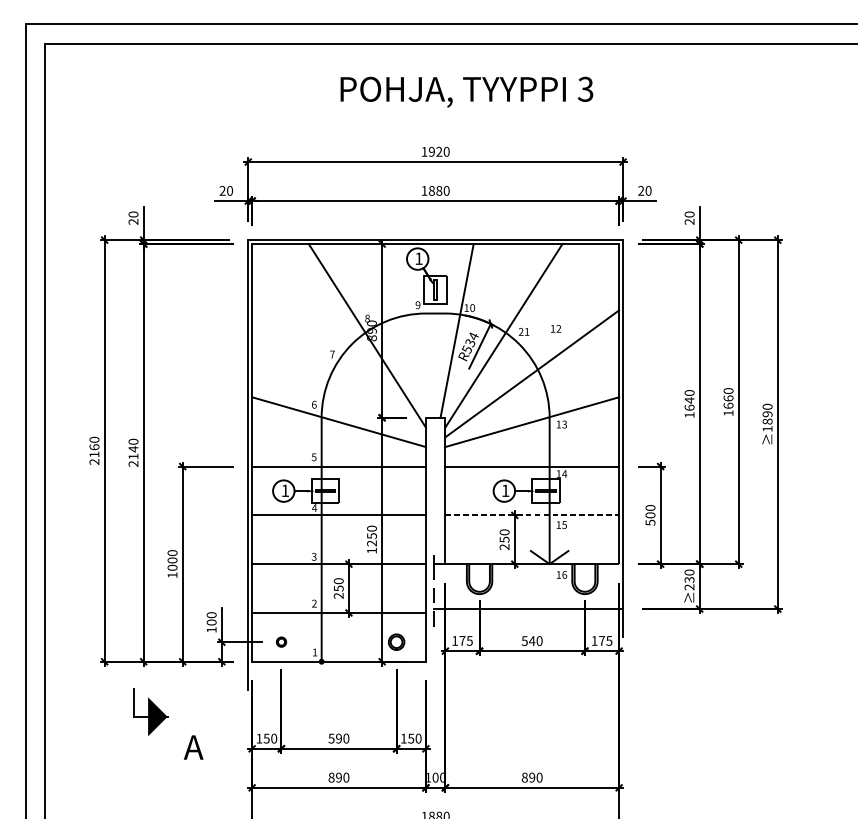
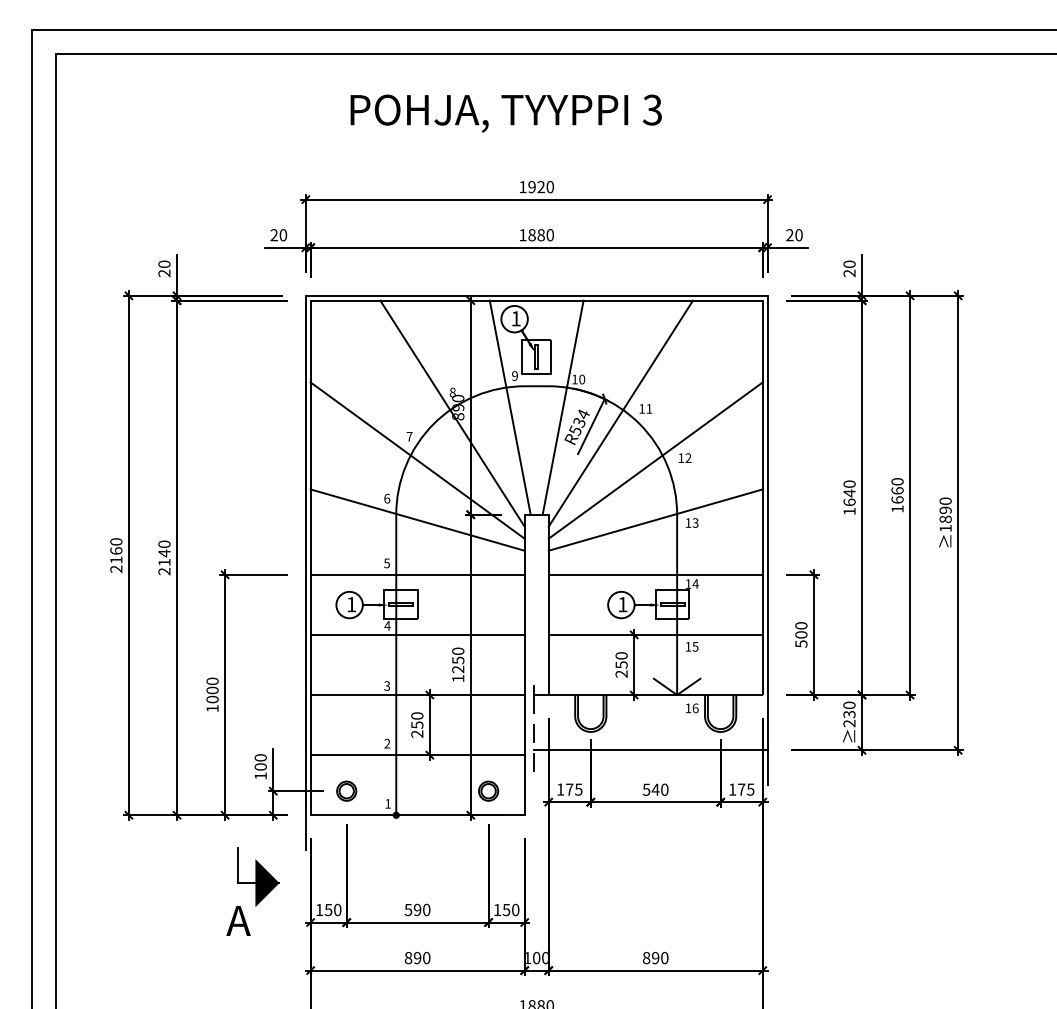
text: (466, 92) -> (505, 113), moved
text: (555, 328) -> (684, 457), moved
line: (413, 330) -> (509, 407), added
text: (520, 331) -> (641, 408), 21 -> 11
line: (338, 373) -> (417, 460), added
line: (532, 515) -> (656, 634), dashed -> solid
part: (281, 641) -> (346, 790), size x1.67
part: (150, 711) -> (258, 876), moved

